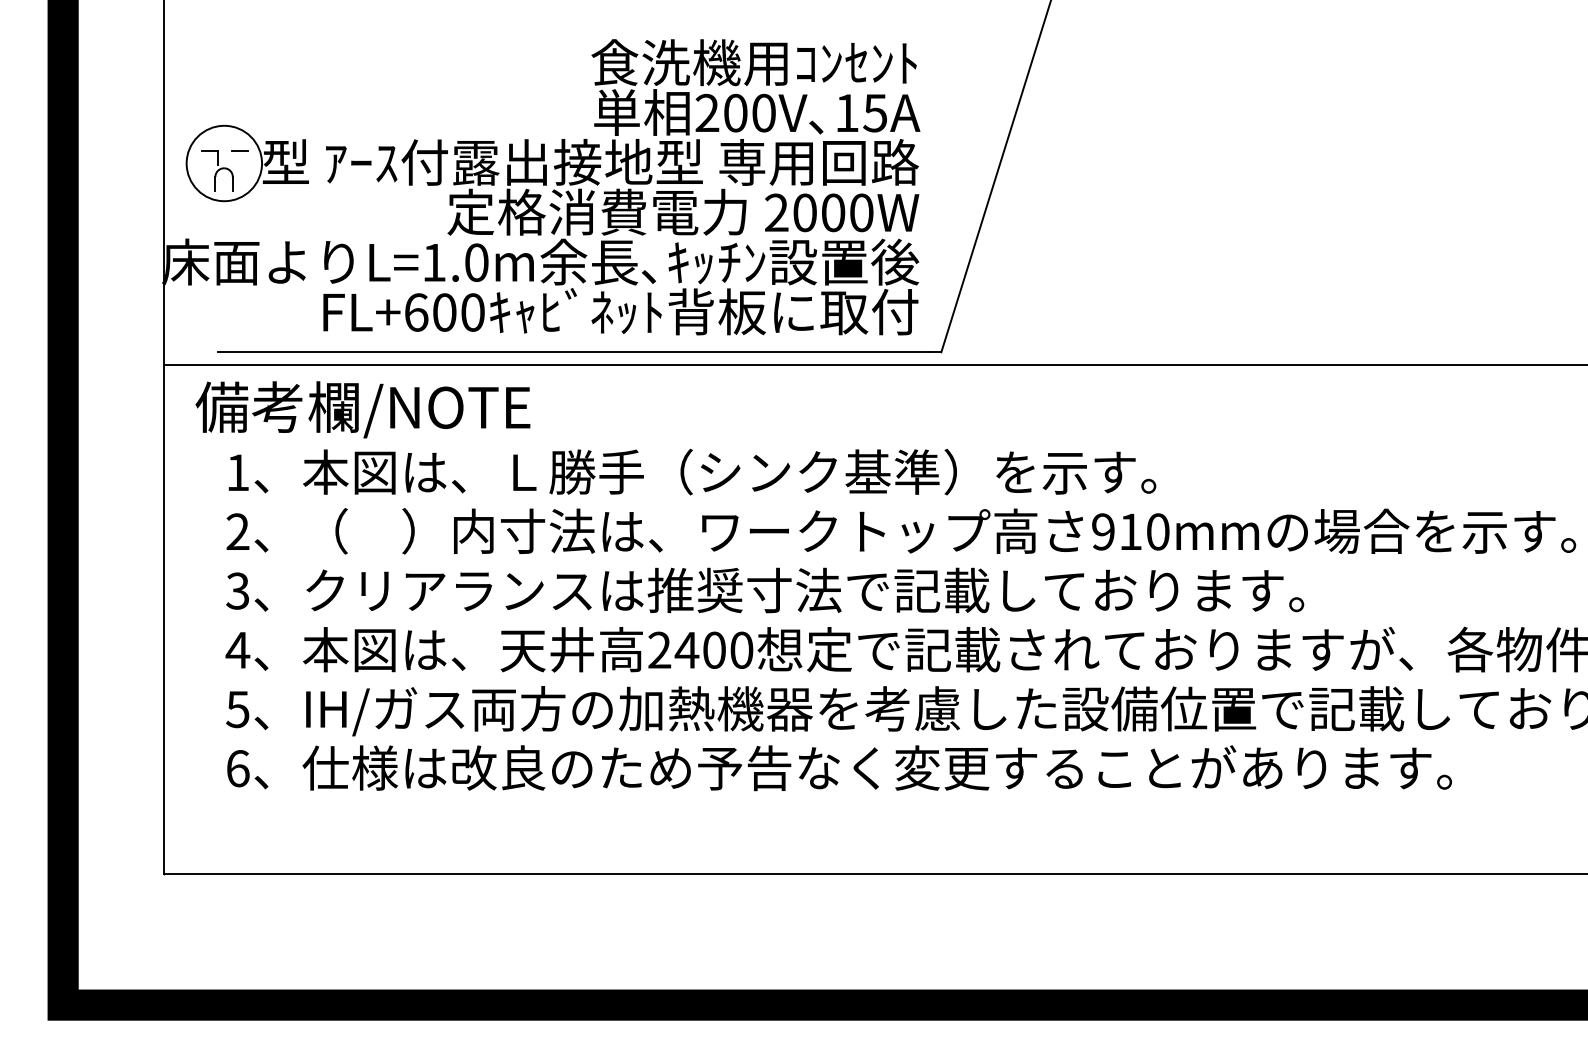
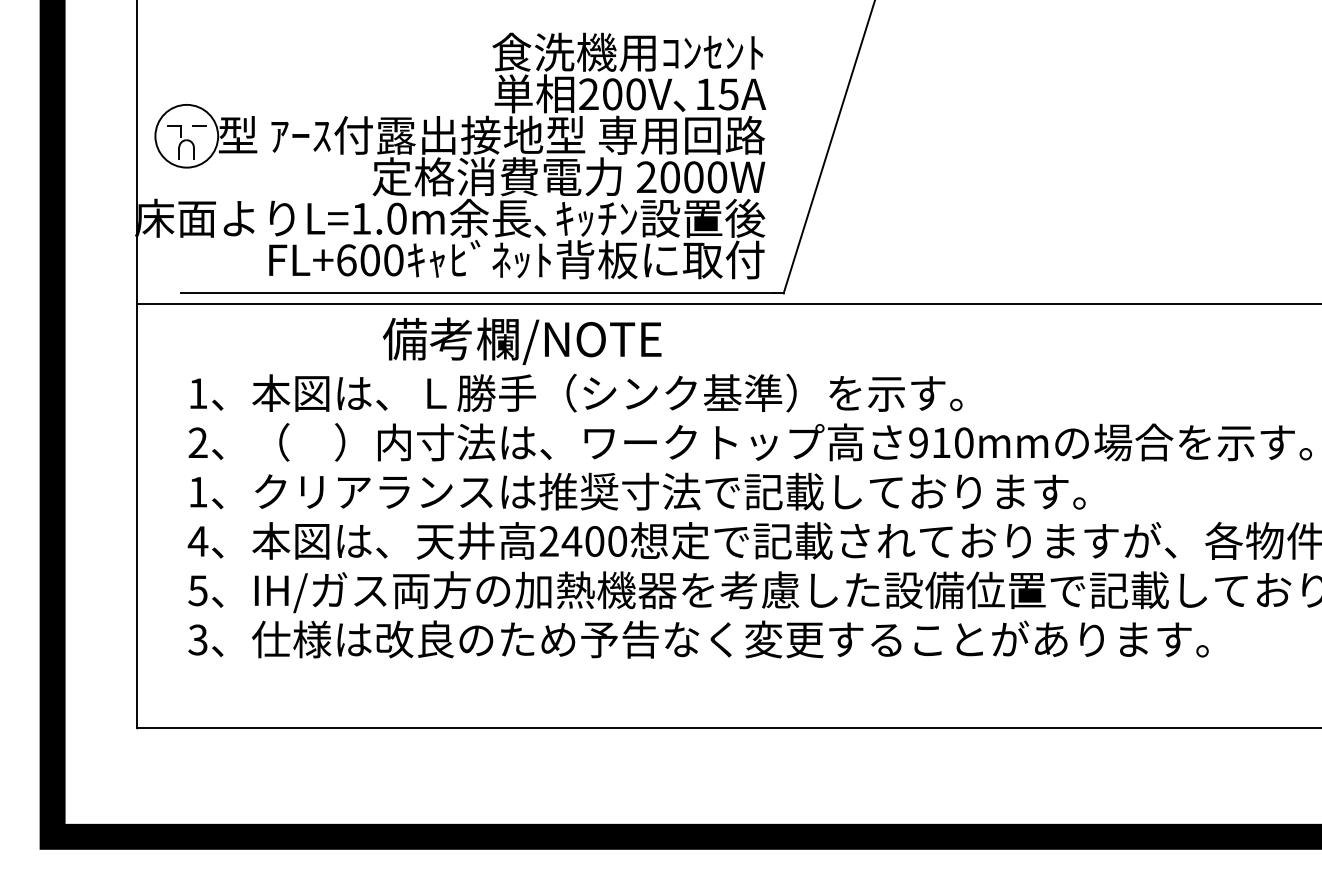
text: (363, 408) -> (522, 340), moved
text: (237, 590) -> (197, 491), 3 -> 1
text: (237, 768) -> (197, 639), 6 -> 3

